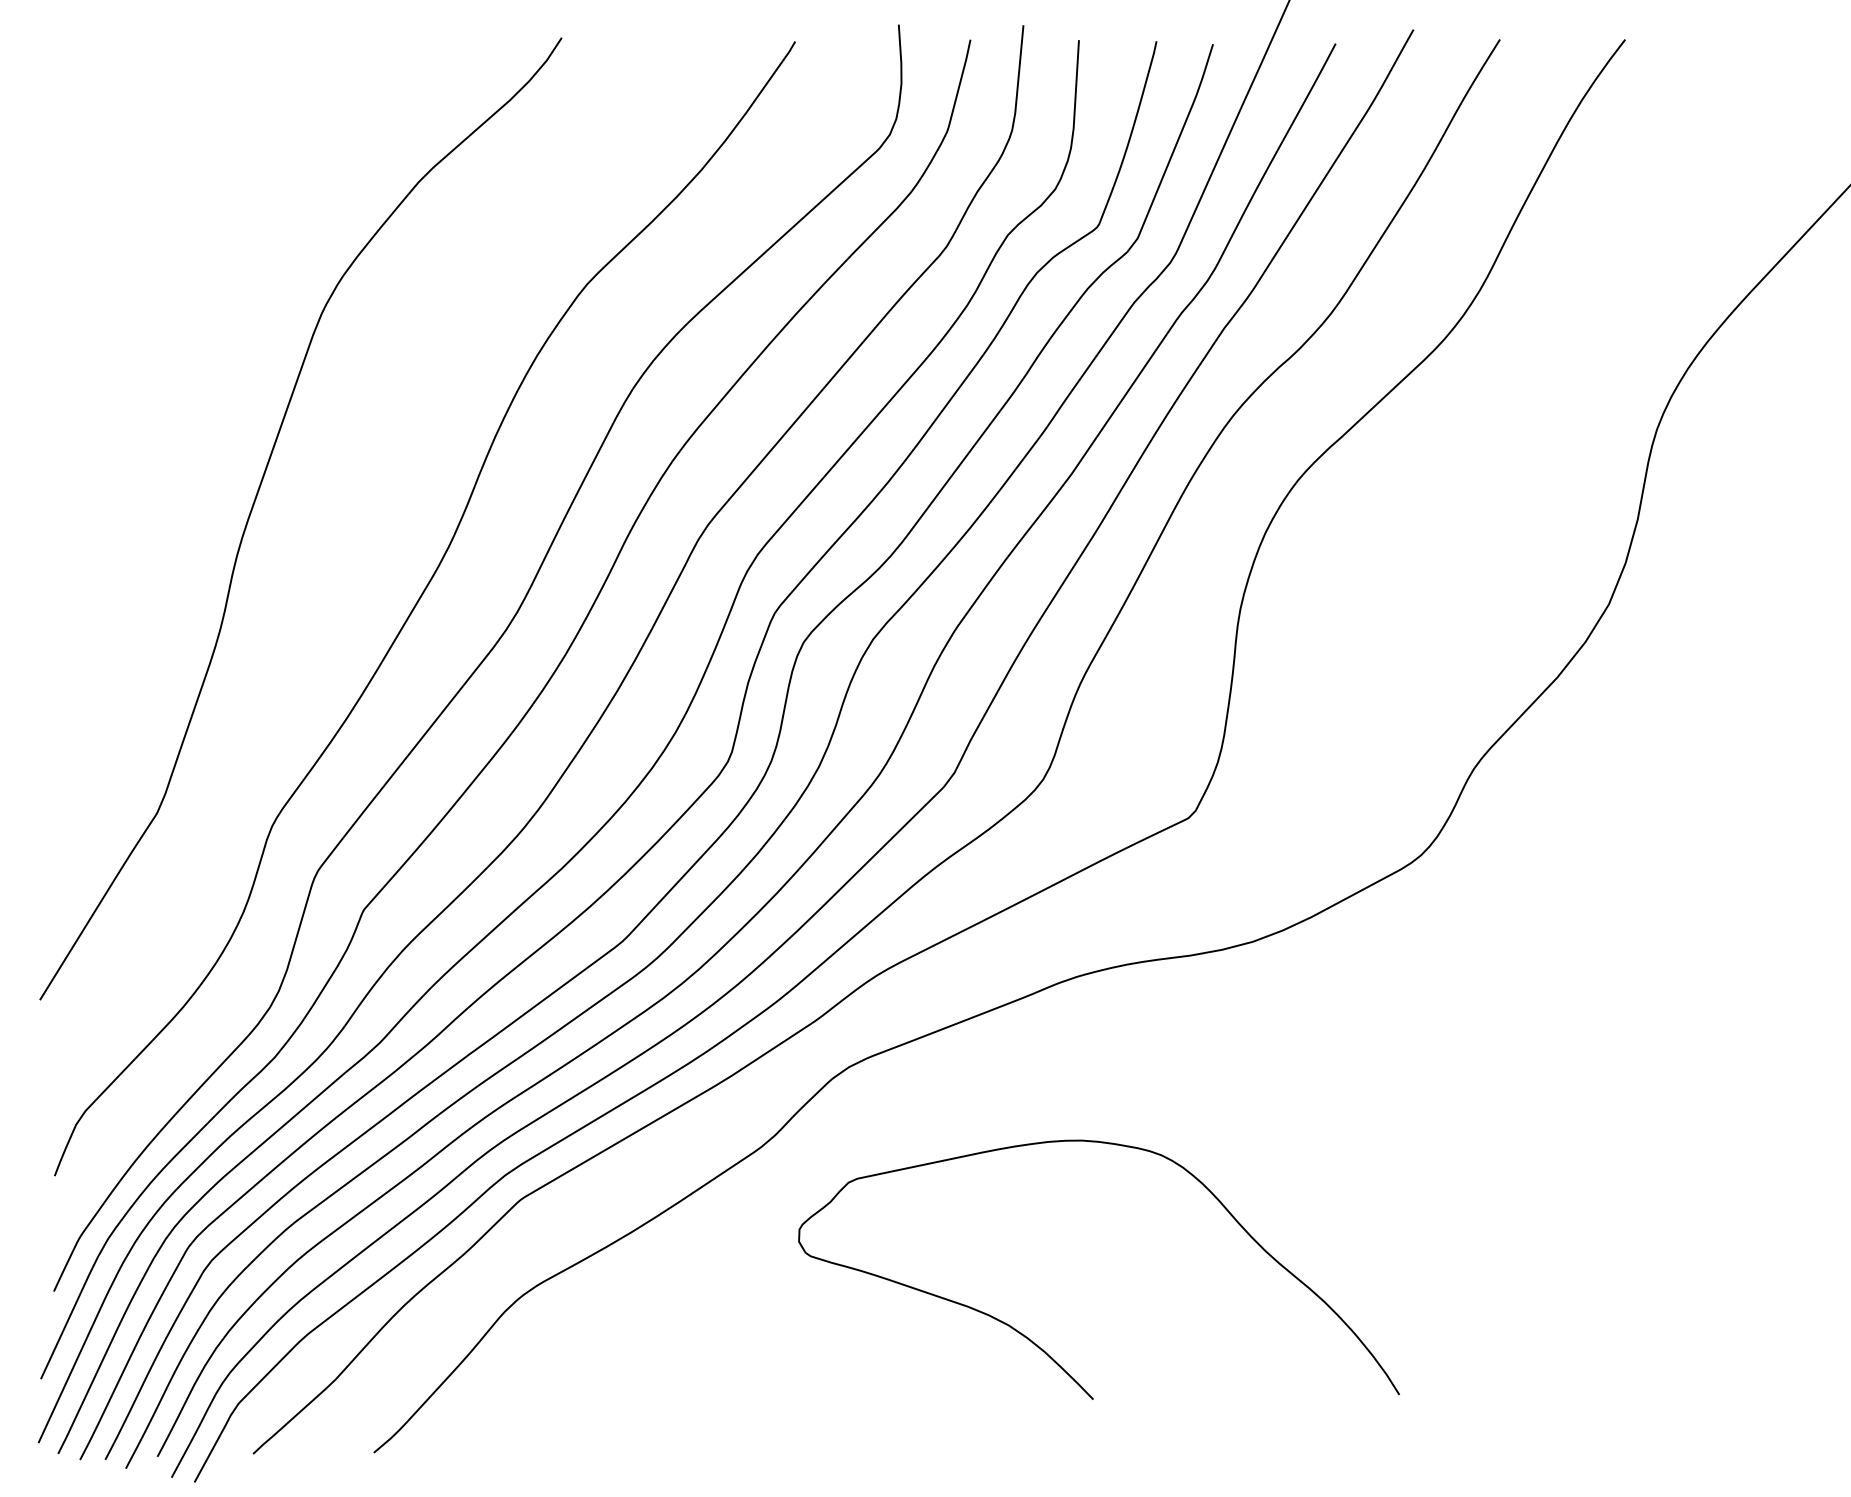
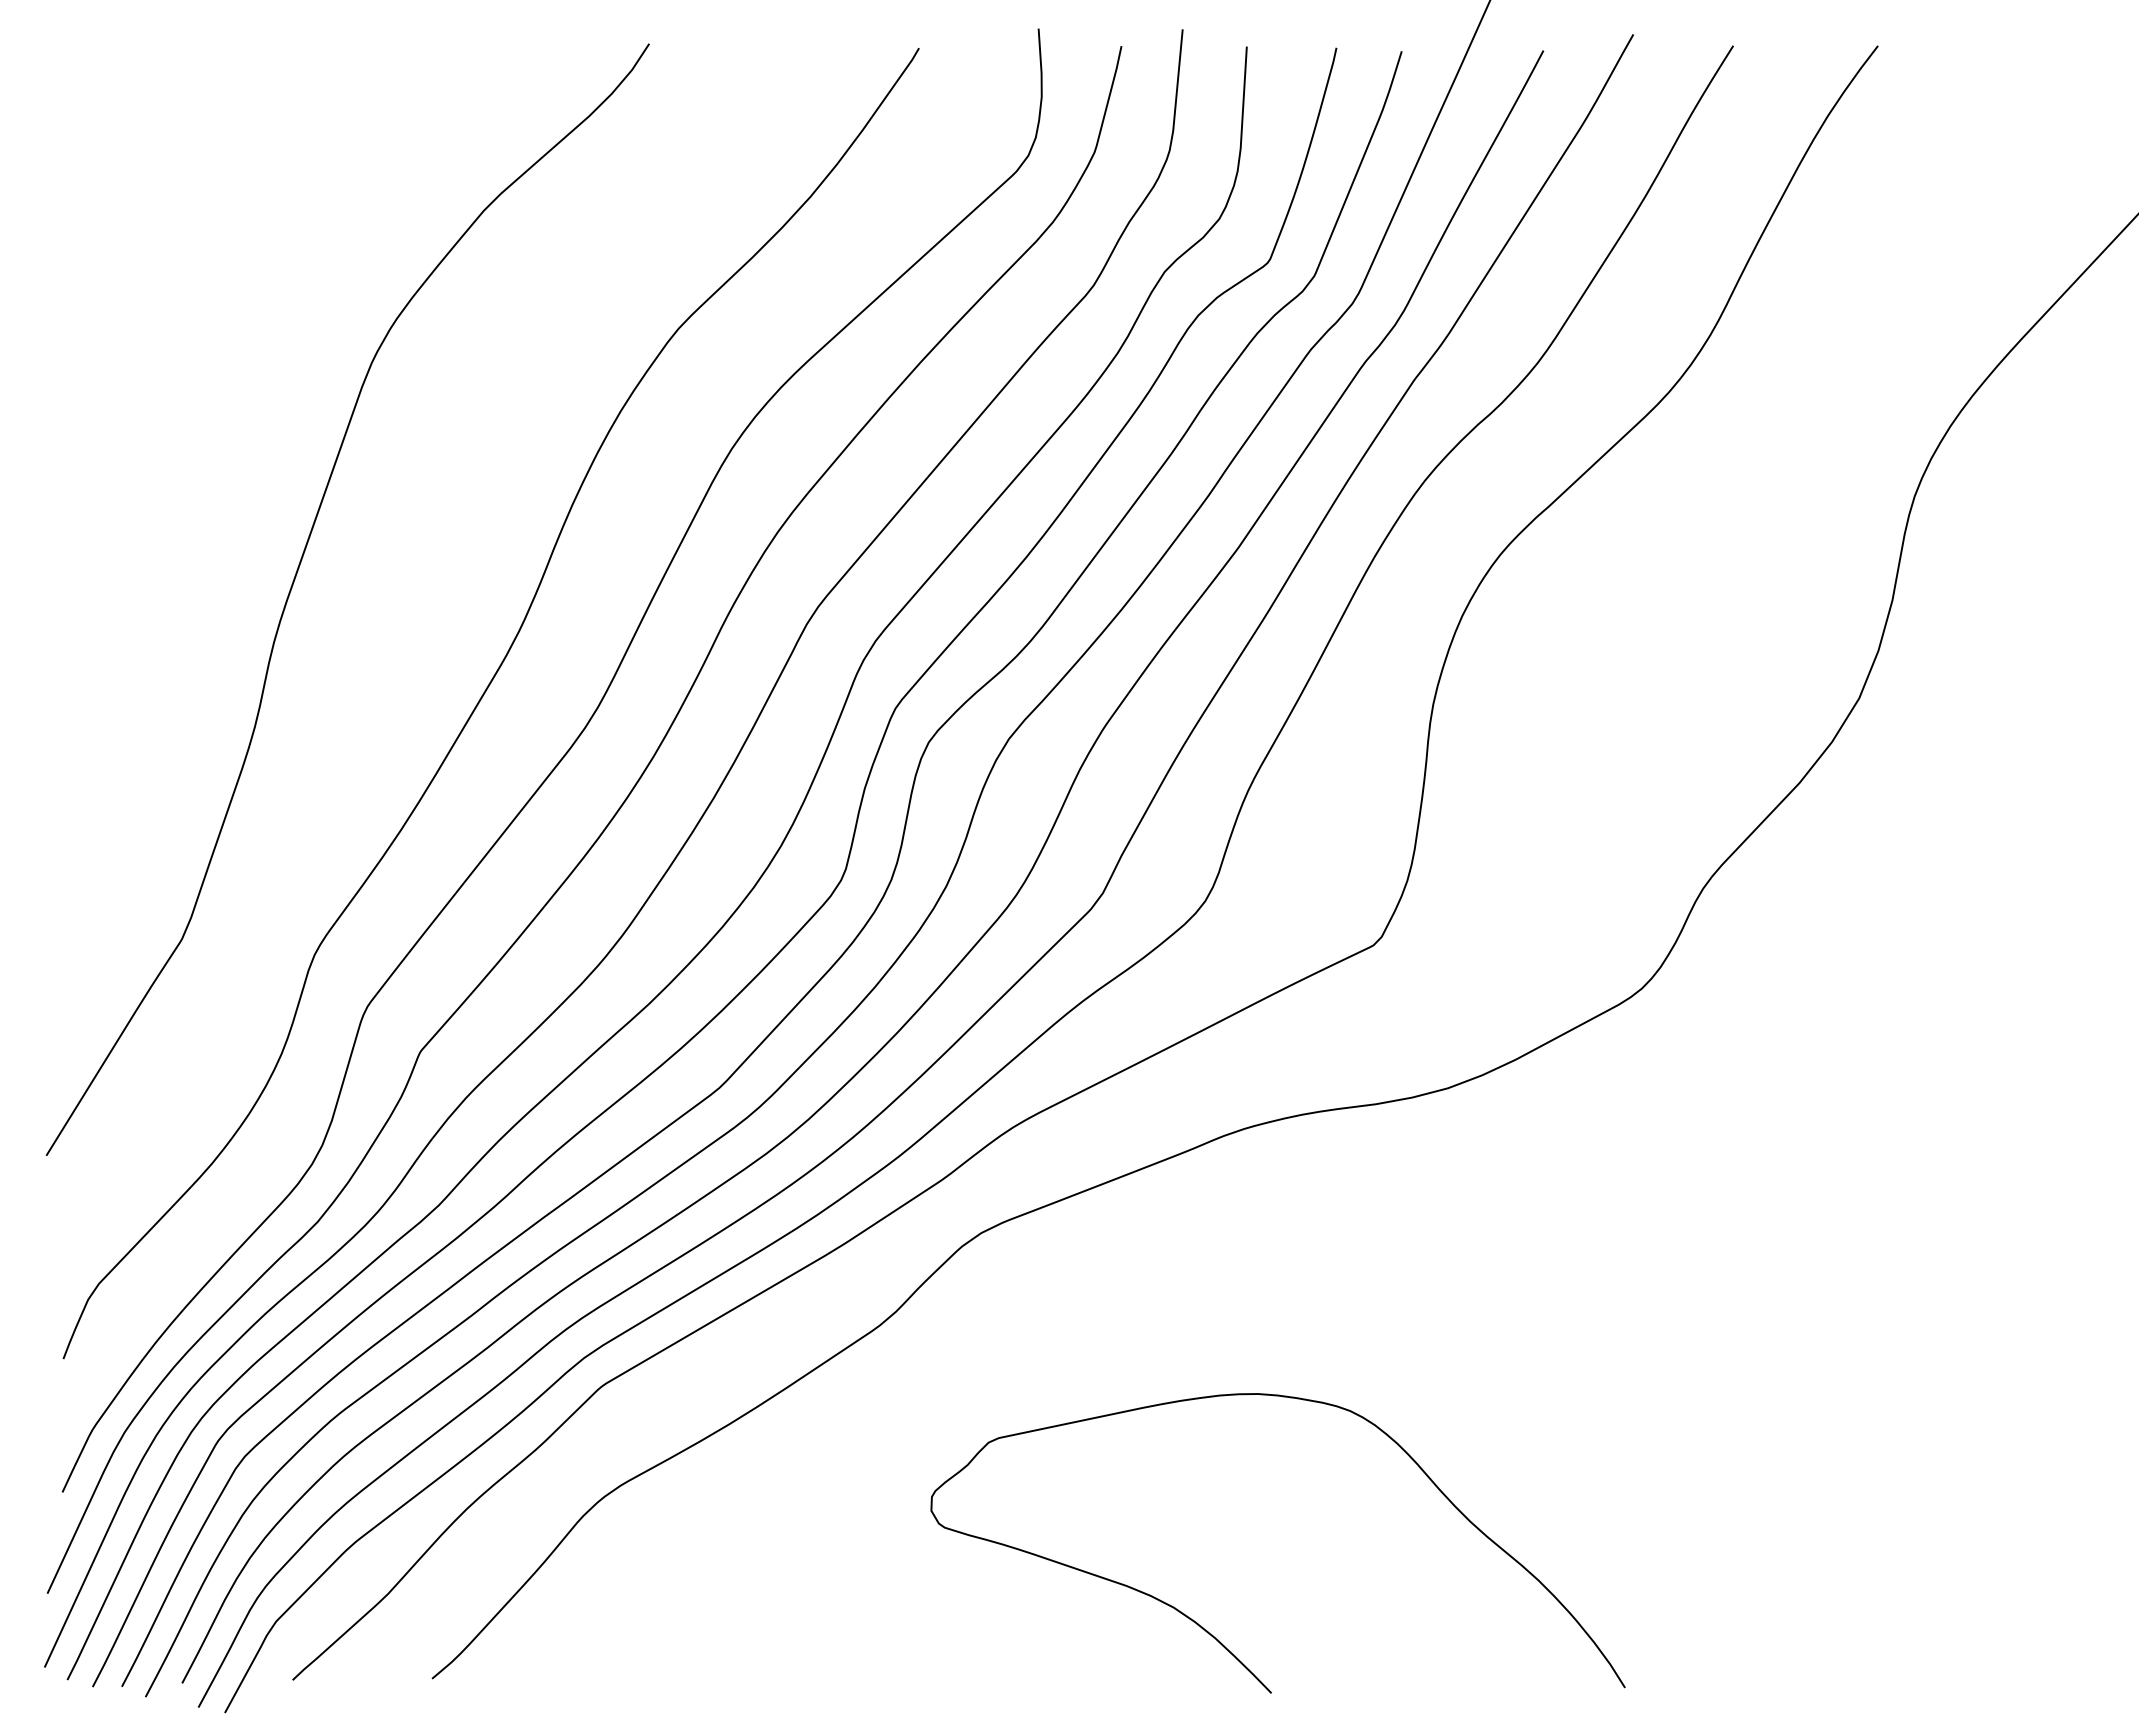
curve: (1038, 1345) -> (1207, 1630), moved

